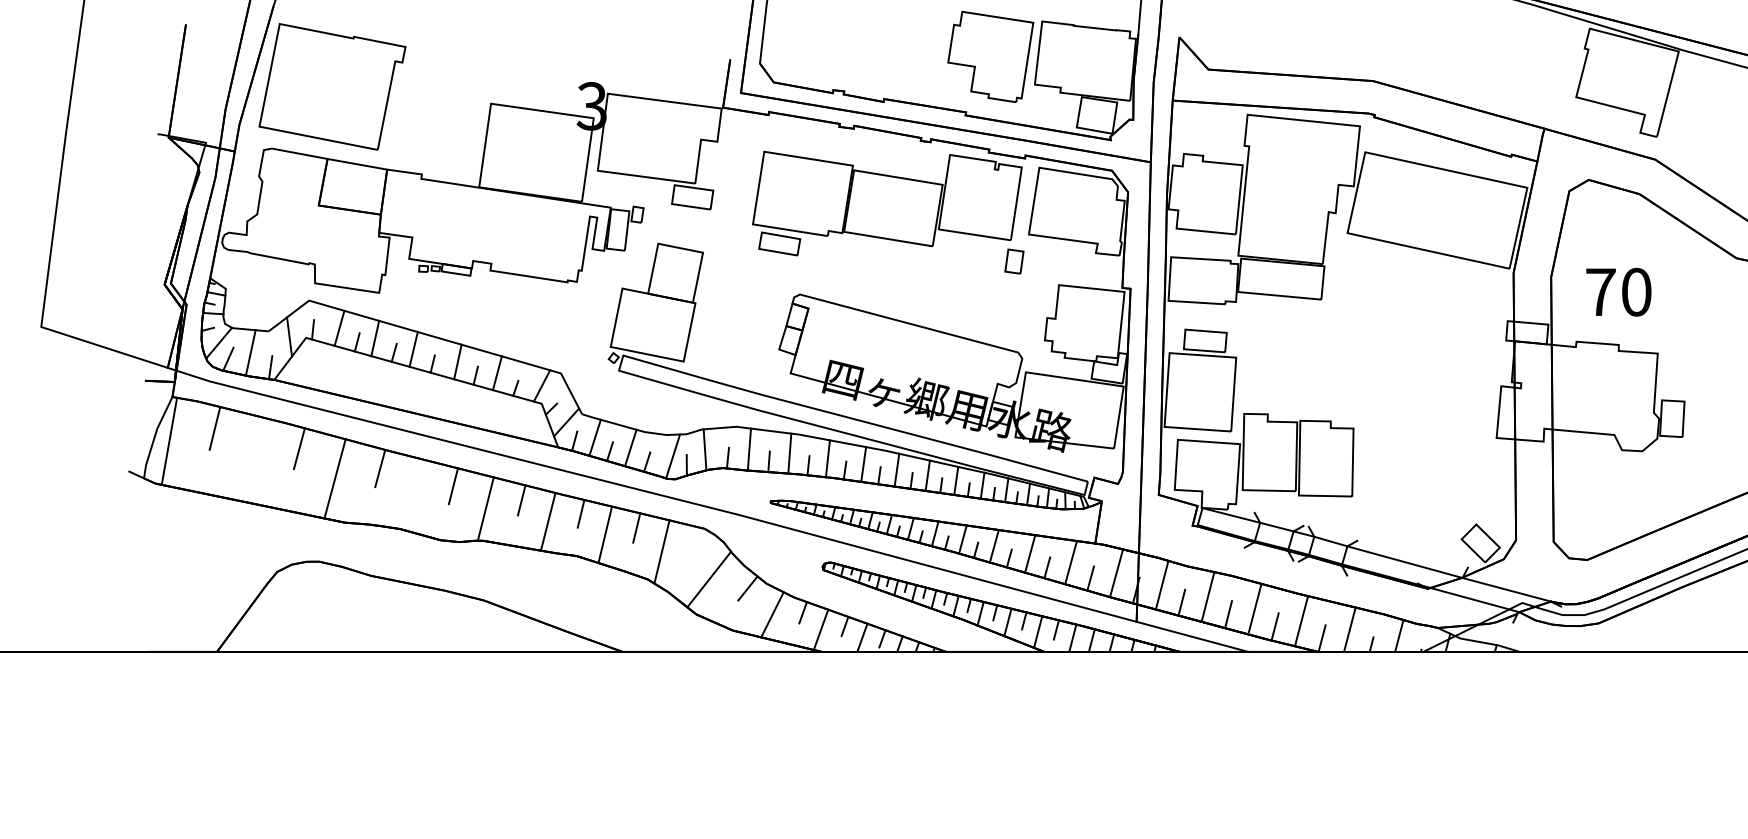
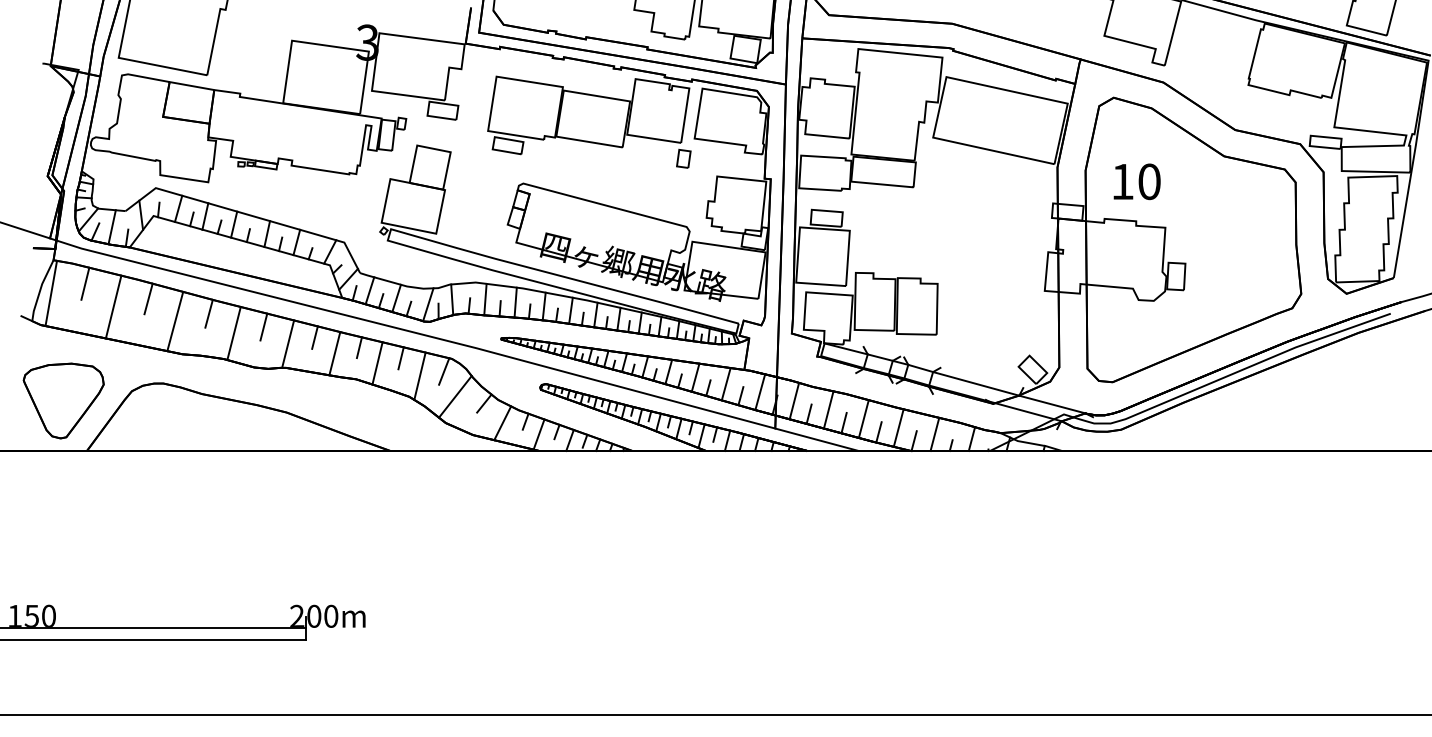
text: (1600, 291) -> (1122, 181), 70 -> 10
line: (252, 458) -> (113, 306), added
line: (412, 494) -> (233, 333), added
line: (694, 545) -> (444, 371), added
part: (185, 584) -> (63, 400), added

